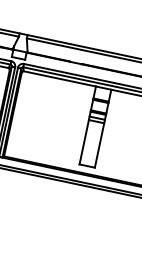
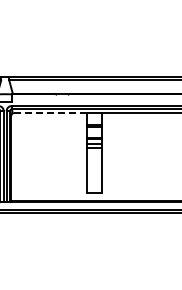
line: (59, 79) -> (49, 113), solid -> dashed

